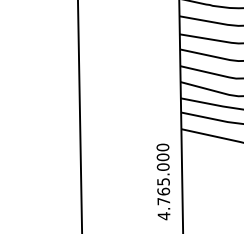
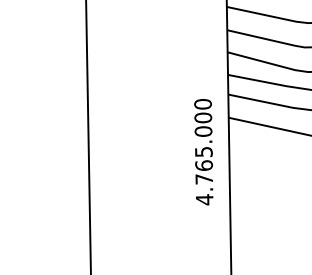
text: (163, 181) -> (203, 151), moved

